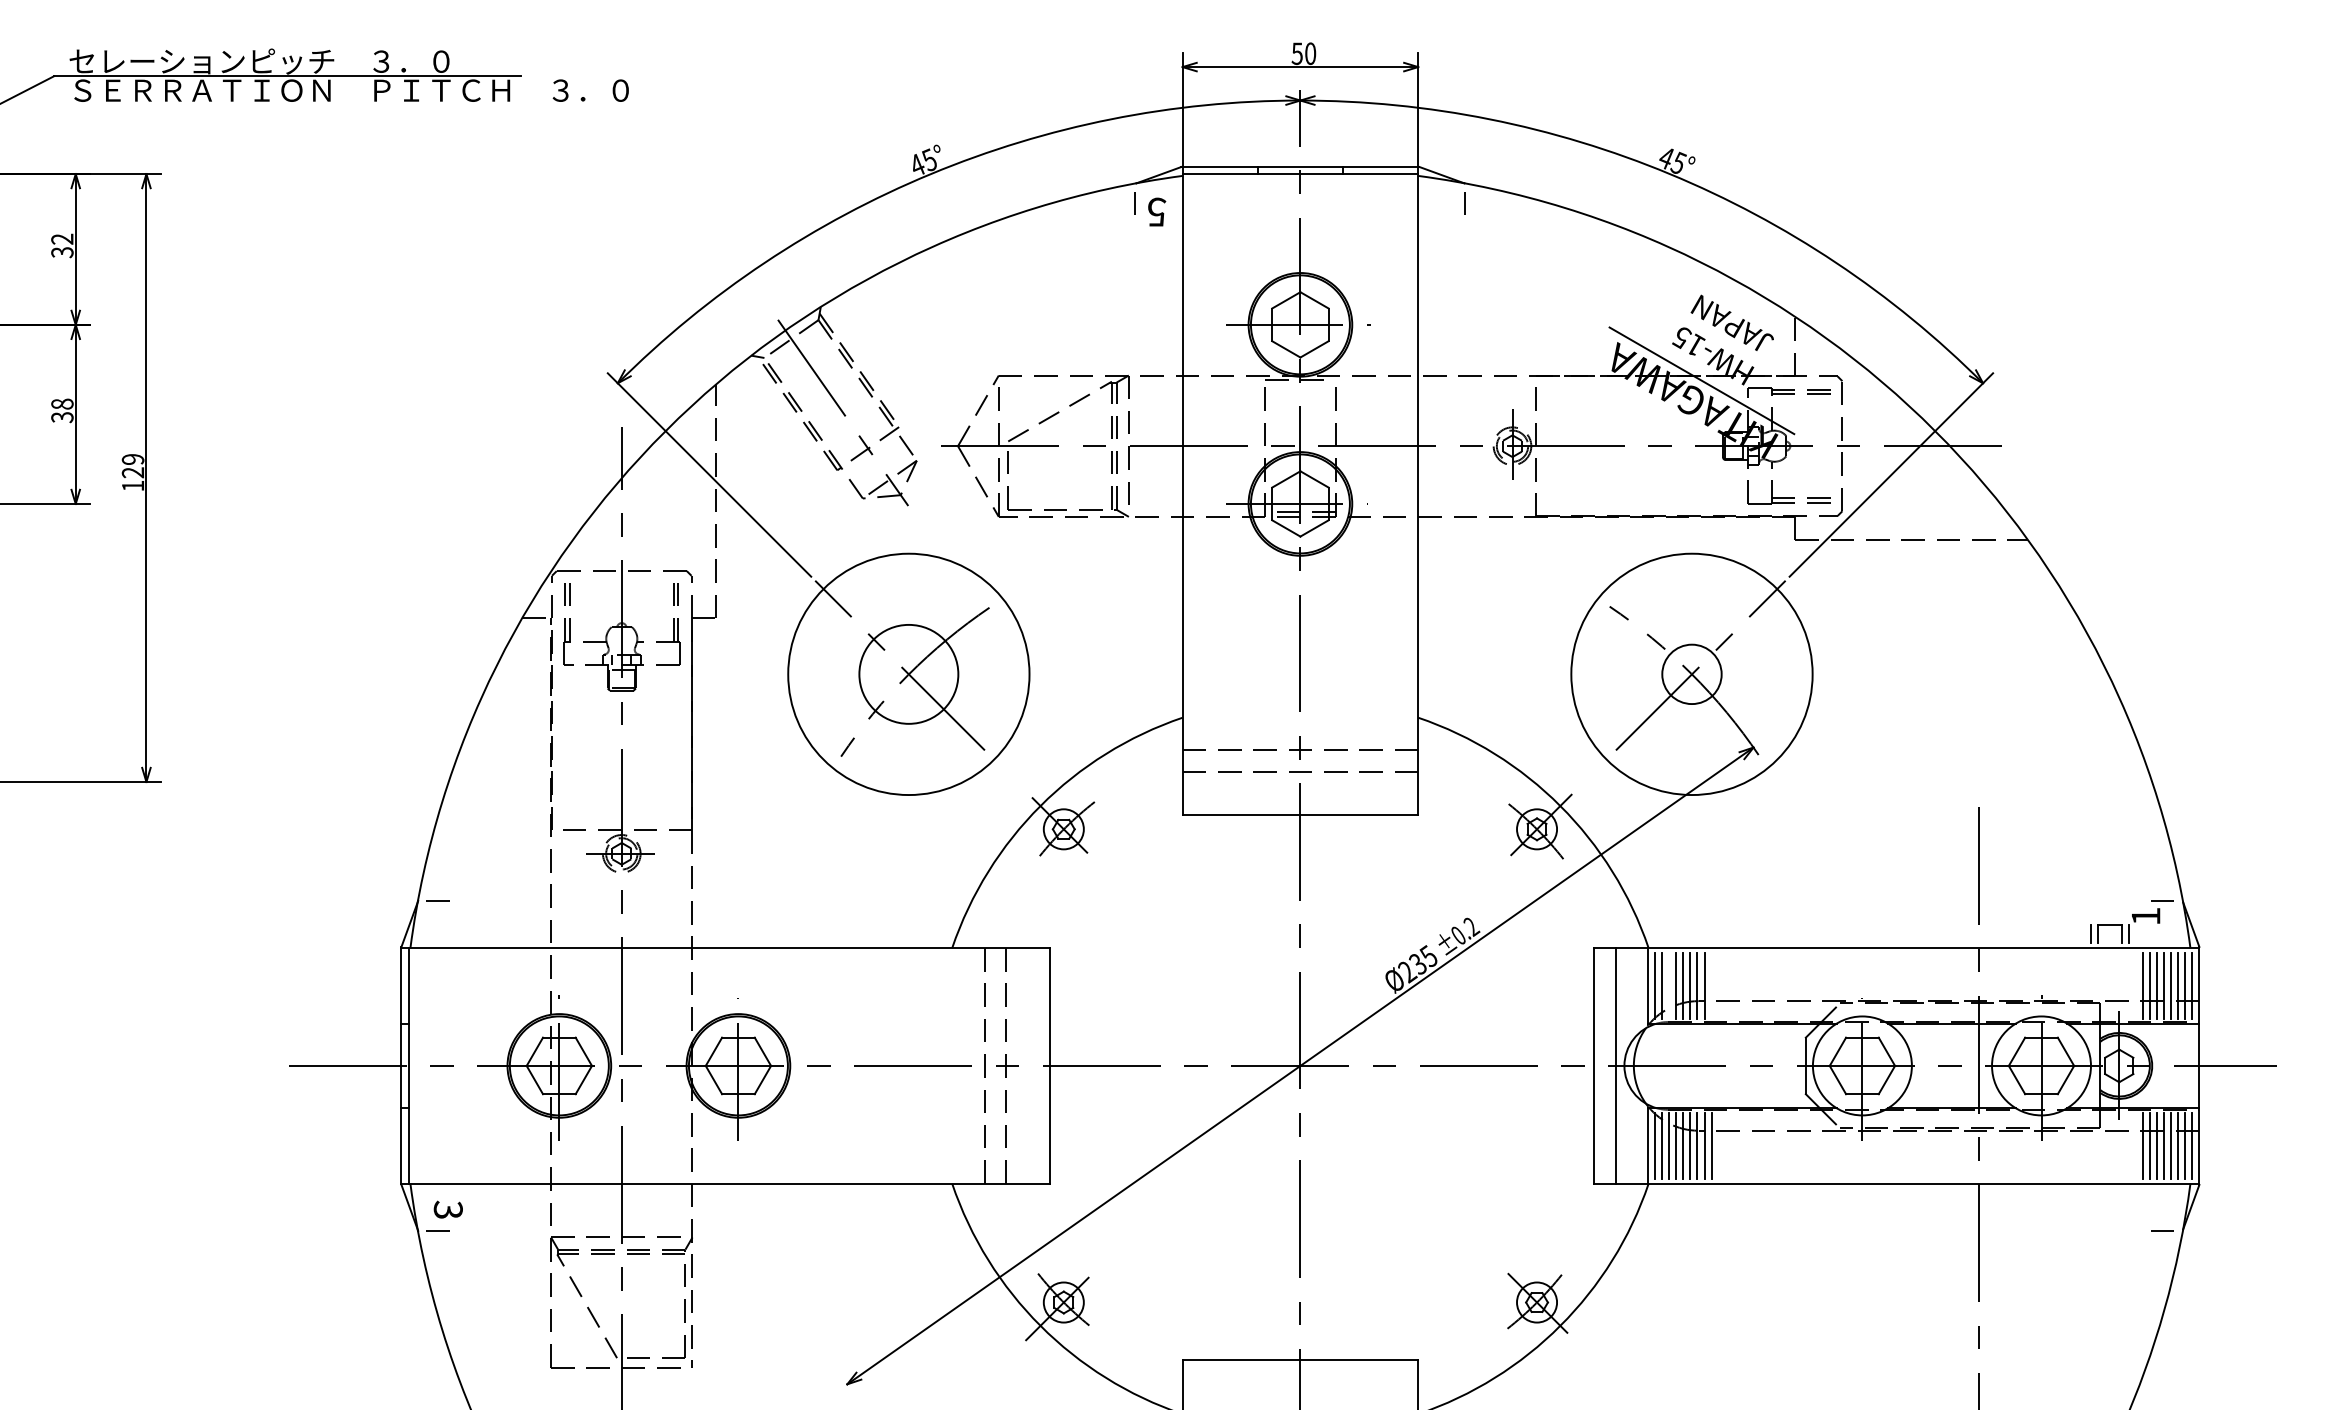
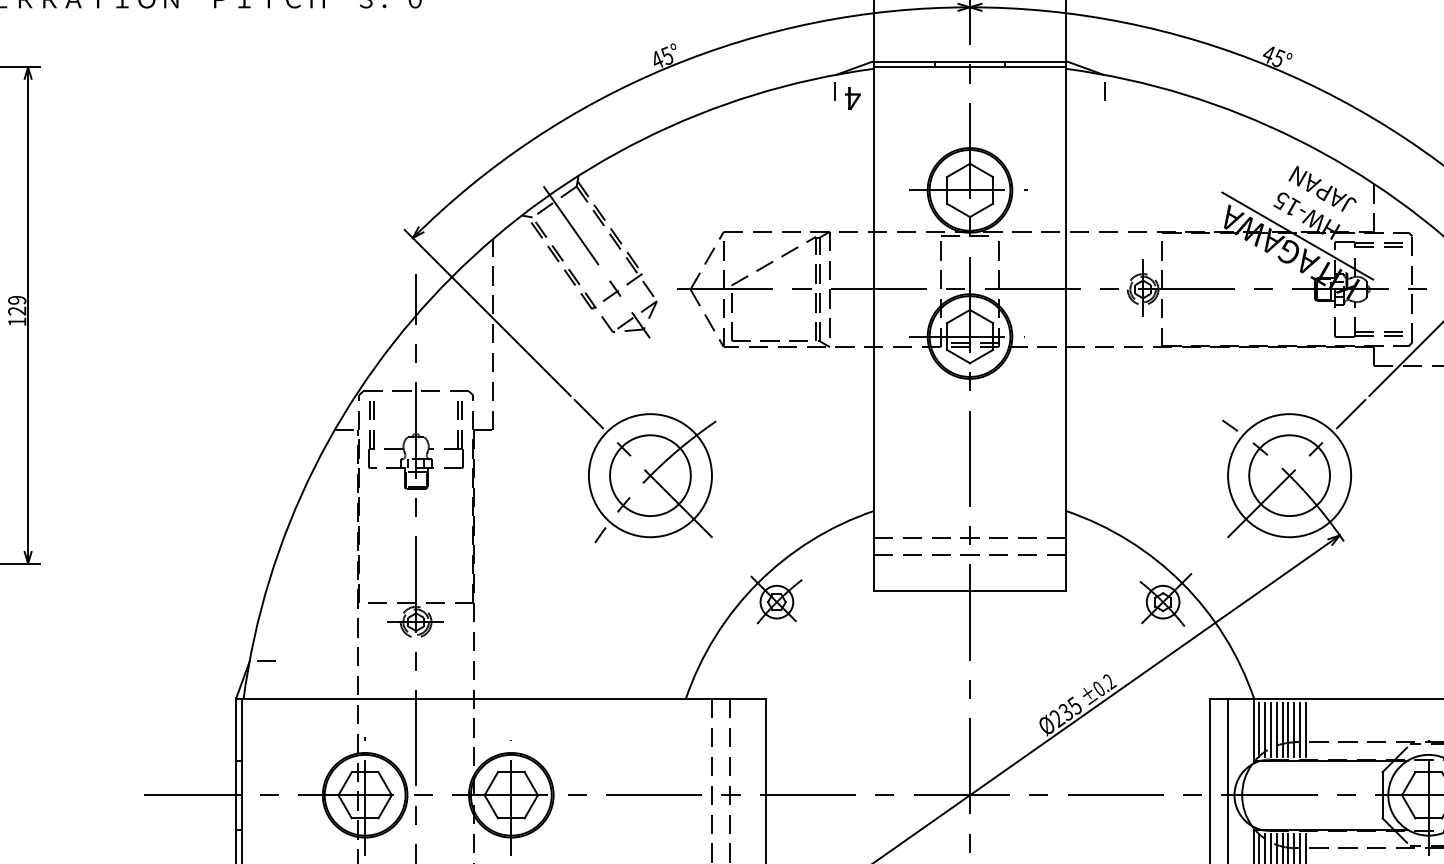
text: (1156, 211) -> (852, 97), 5 -> 4
circle: (908, 673) -> (650, 474), size x0.62
circle: (1691, 673) -> (1289, 474), size x0.62
circle: (1691, 673) -> (1289, 474), size x1.67
line: (1669, 985) -> (1271, 729), added
line: (1711, 985) -> (1305, 729), added

